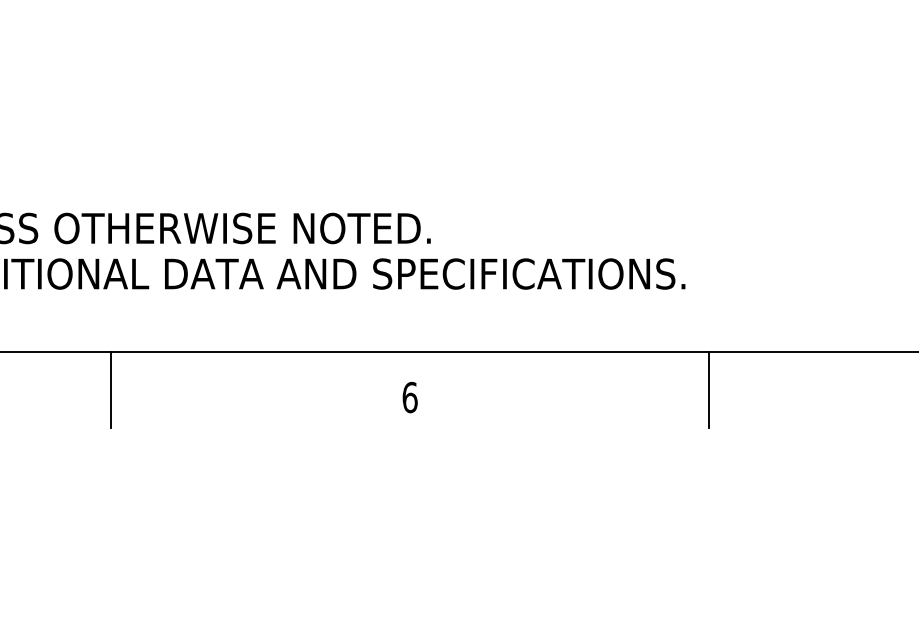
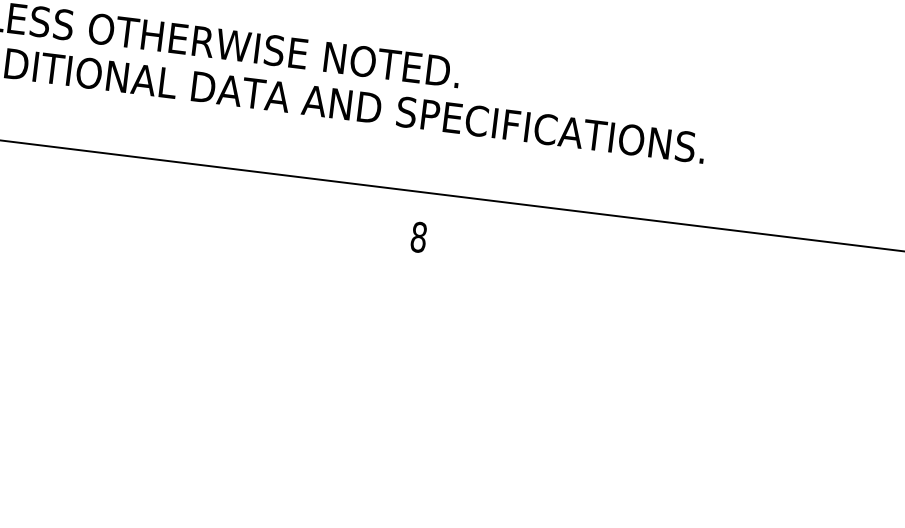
line: (111, 389) -> (125, 193), removed
line: (709, 389) -> (714, 265), removed
text: (409, 397) -> (418, 237), 6 -> 8

